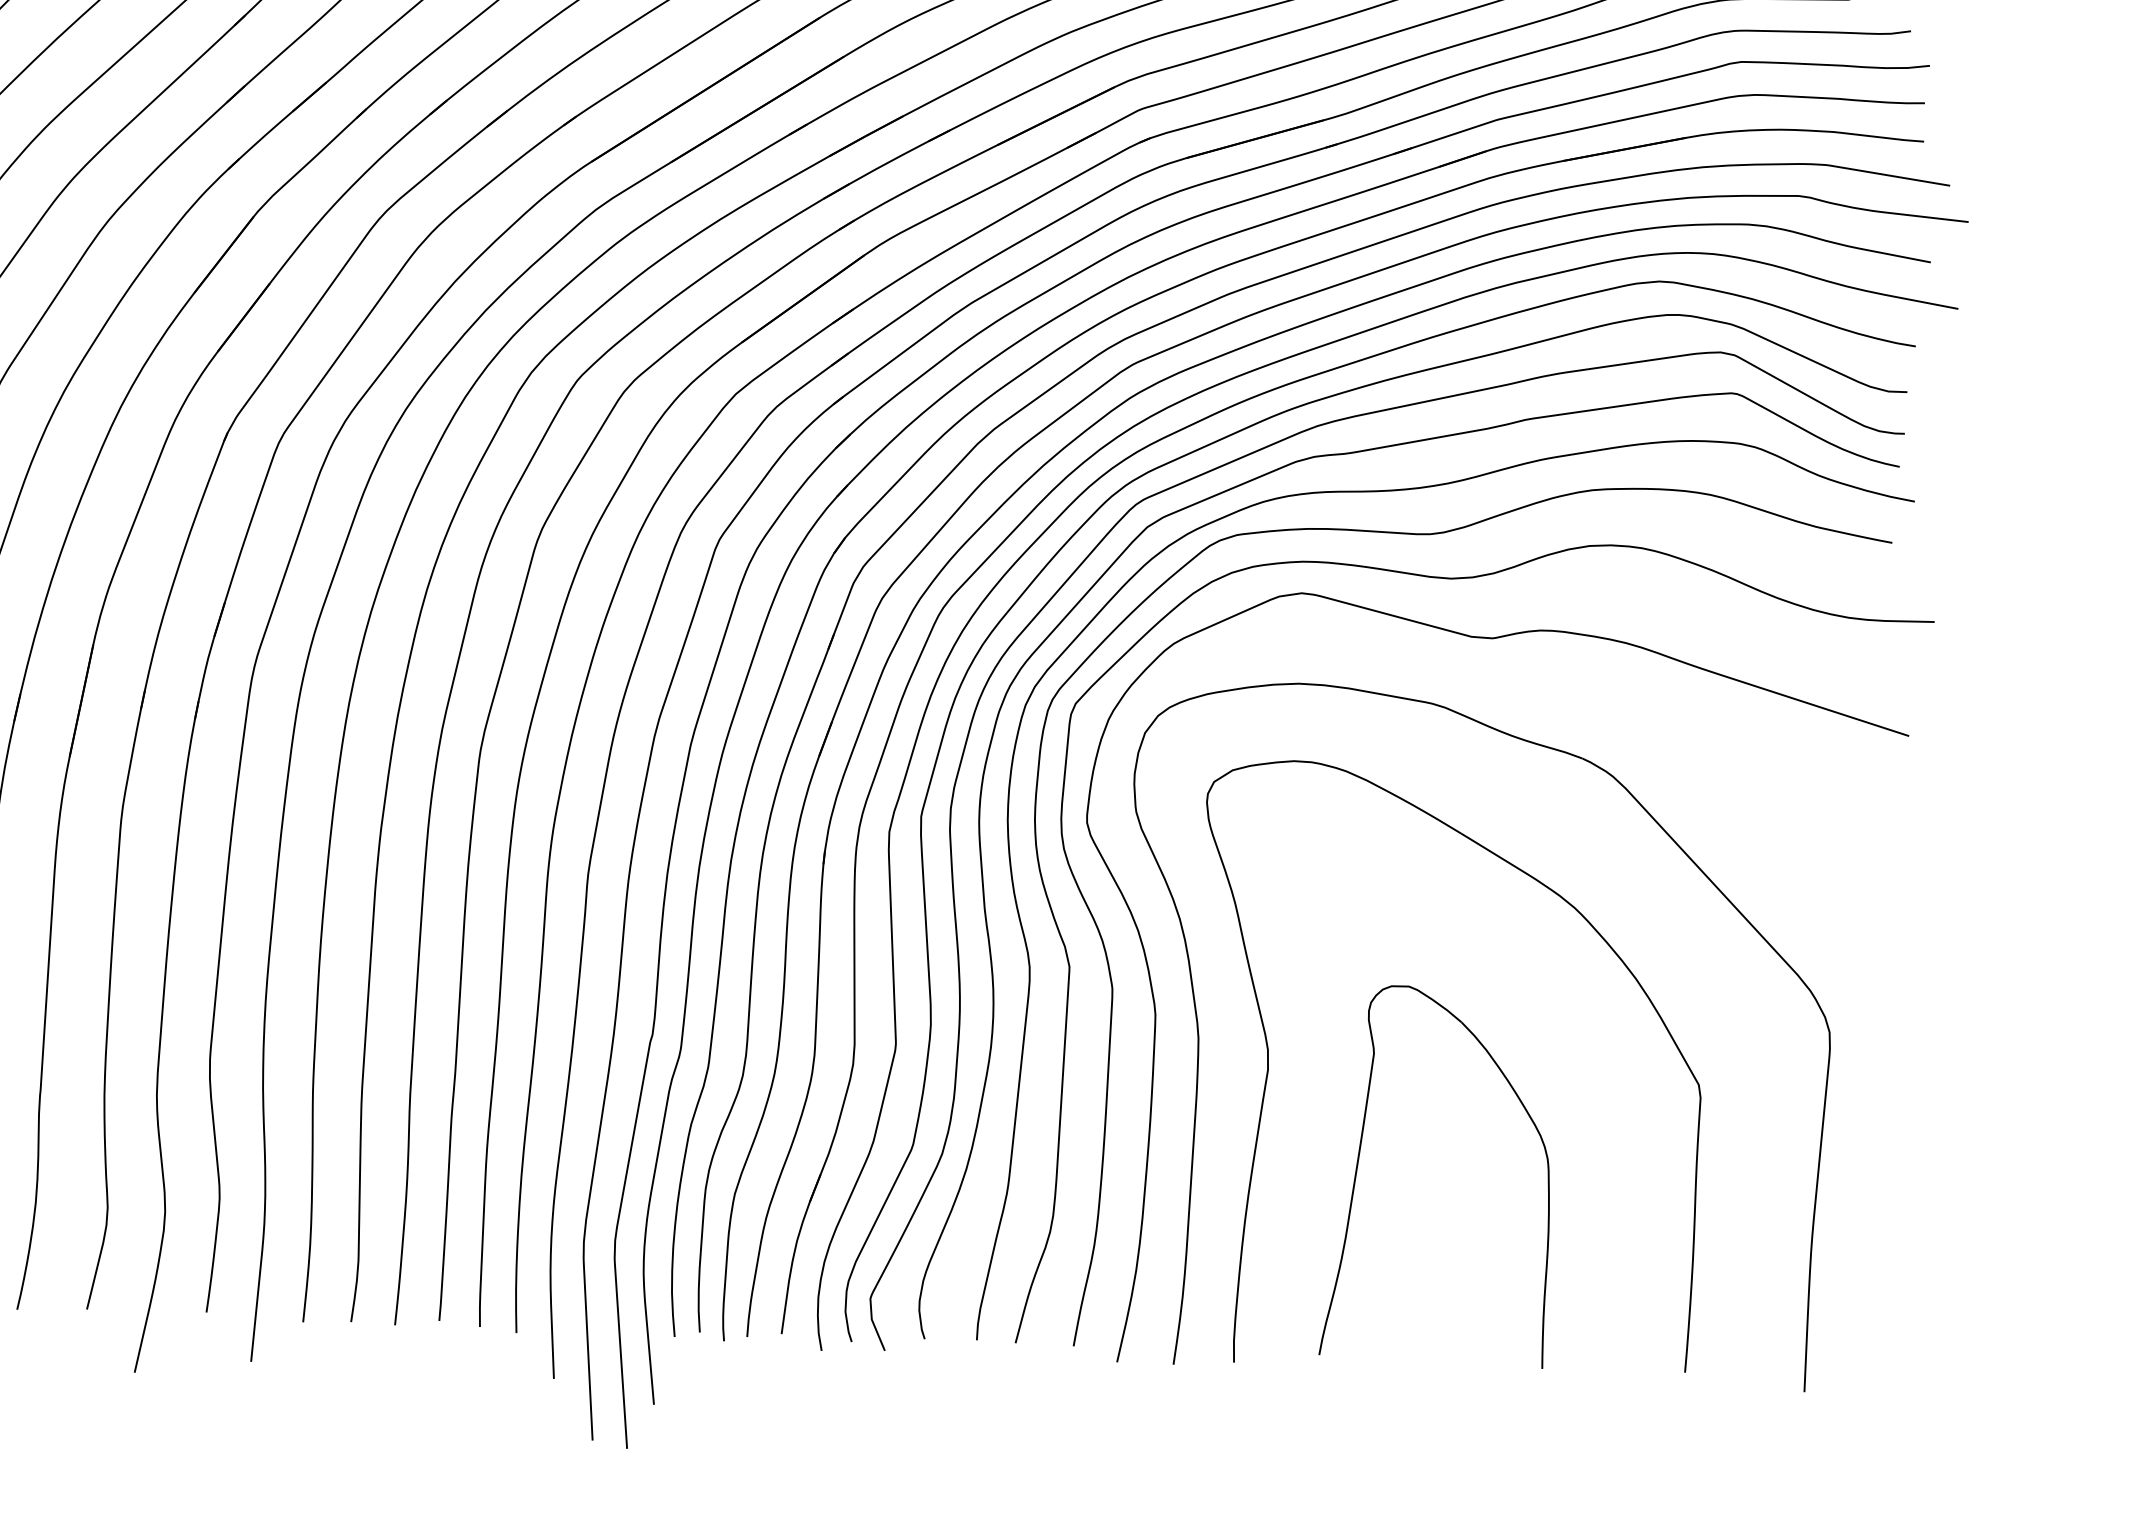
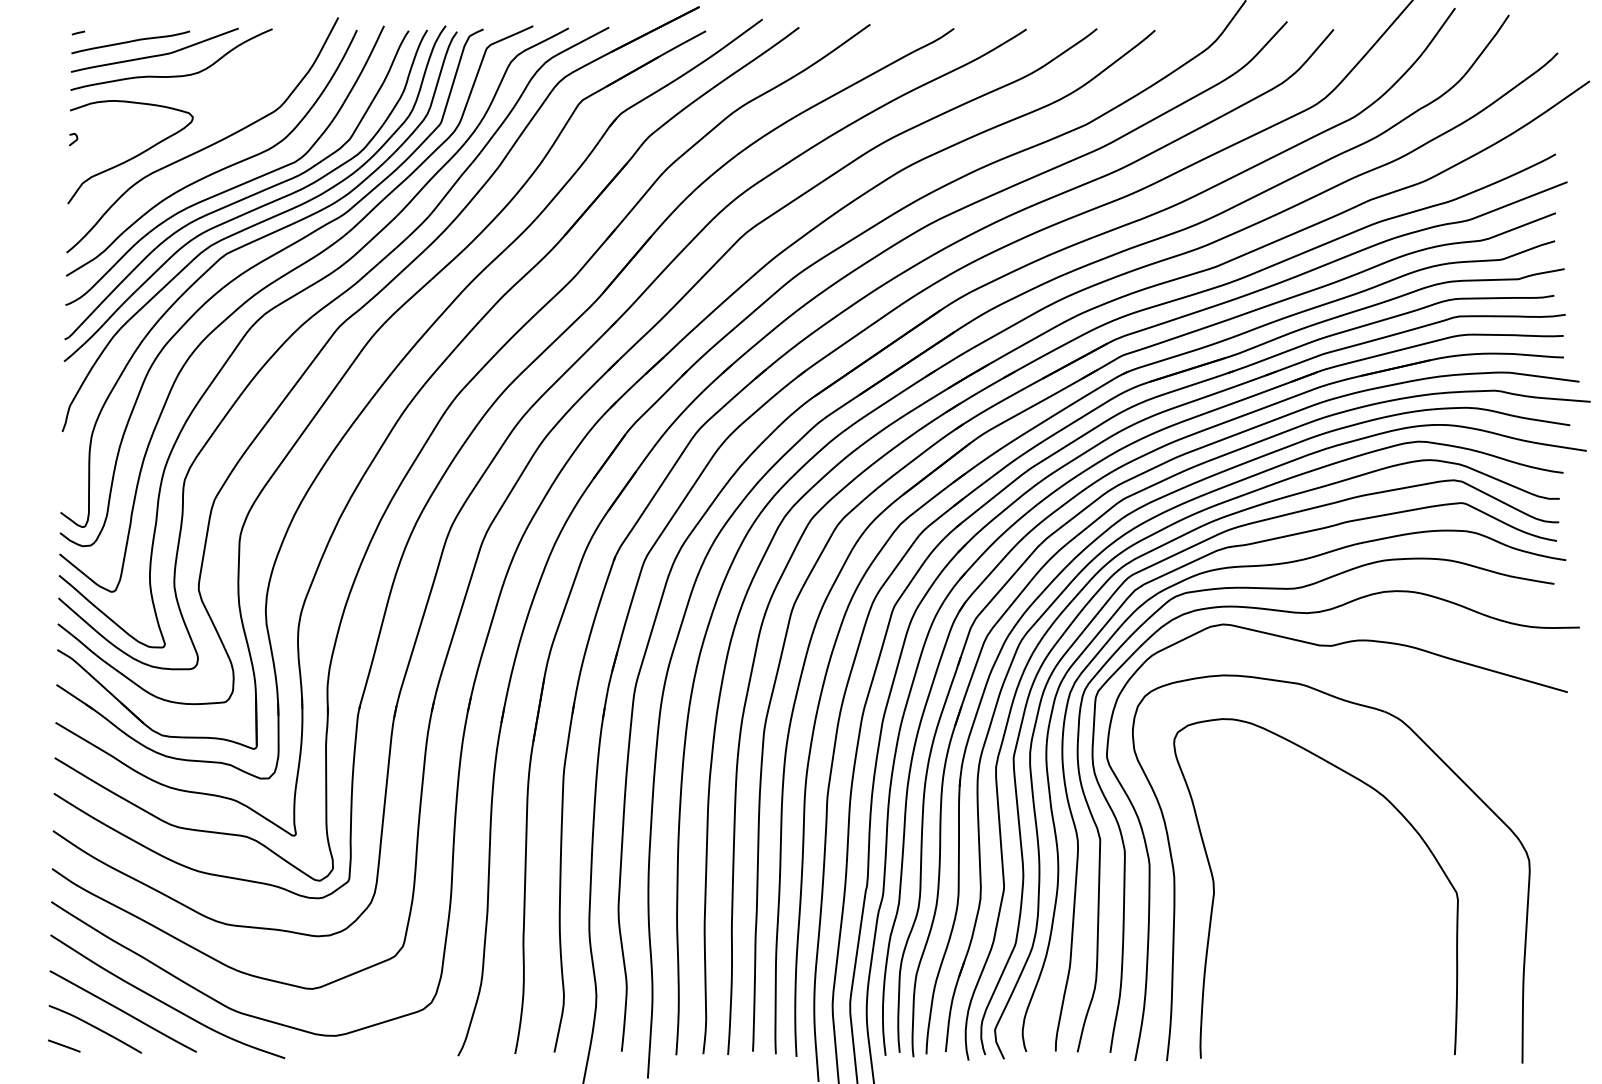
part: (1359, 1165) -> (1267, 945), removed

